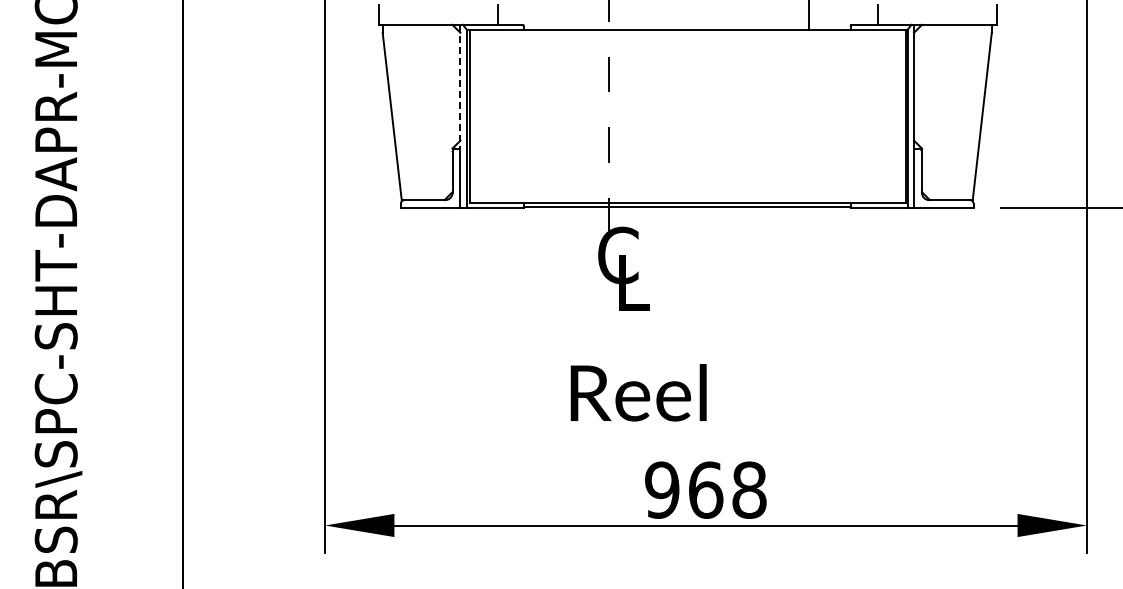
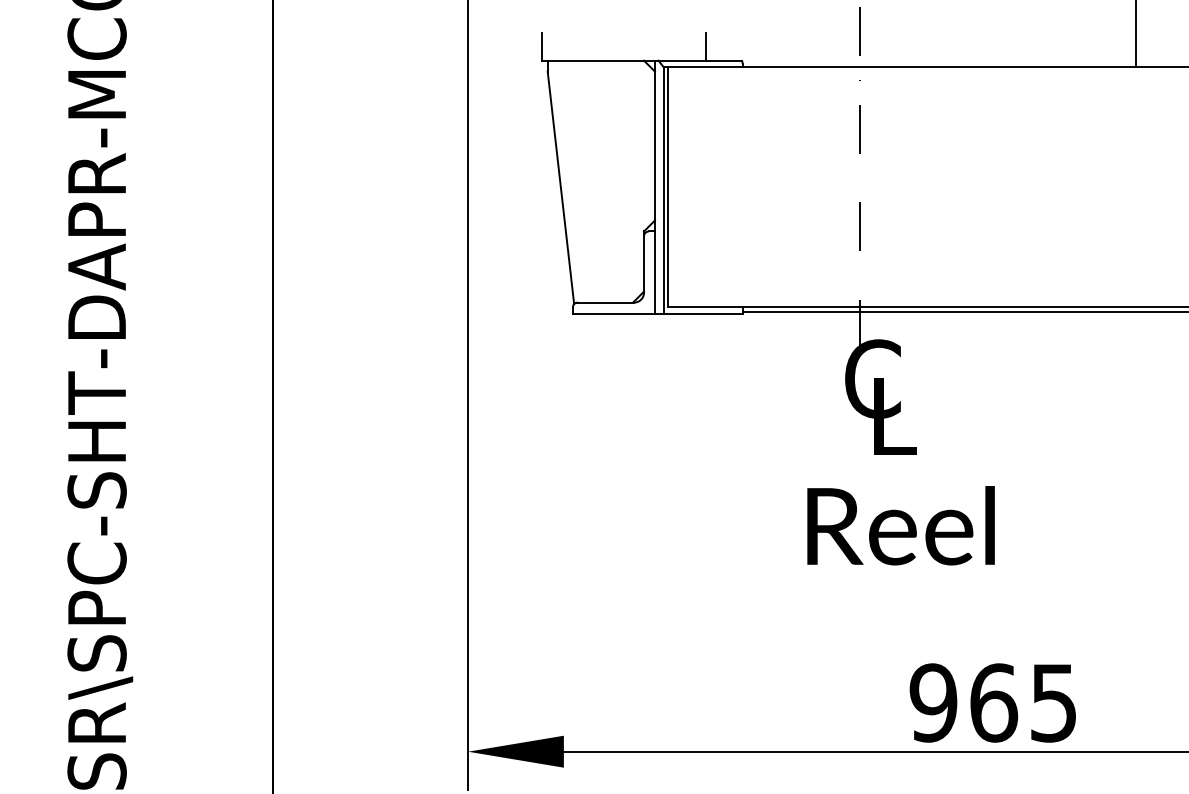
line: (460, 86) -> (655, 145), dashed -> solid
text: (638, 392) -> (900, 525), moved
text: (749, 489) -> (1053, 702), 968 -> 965

